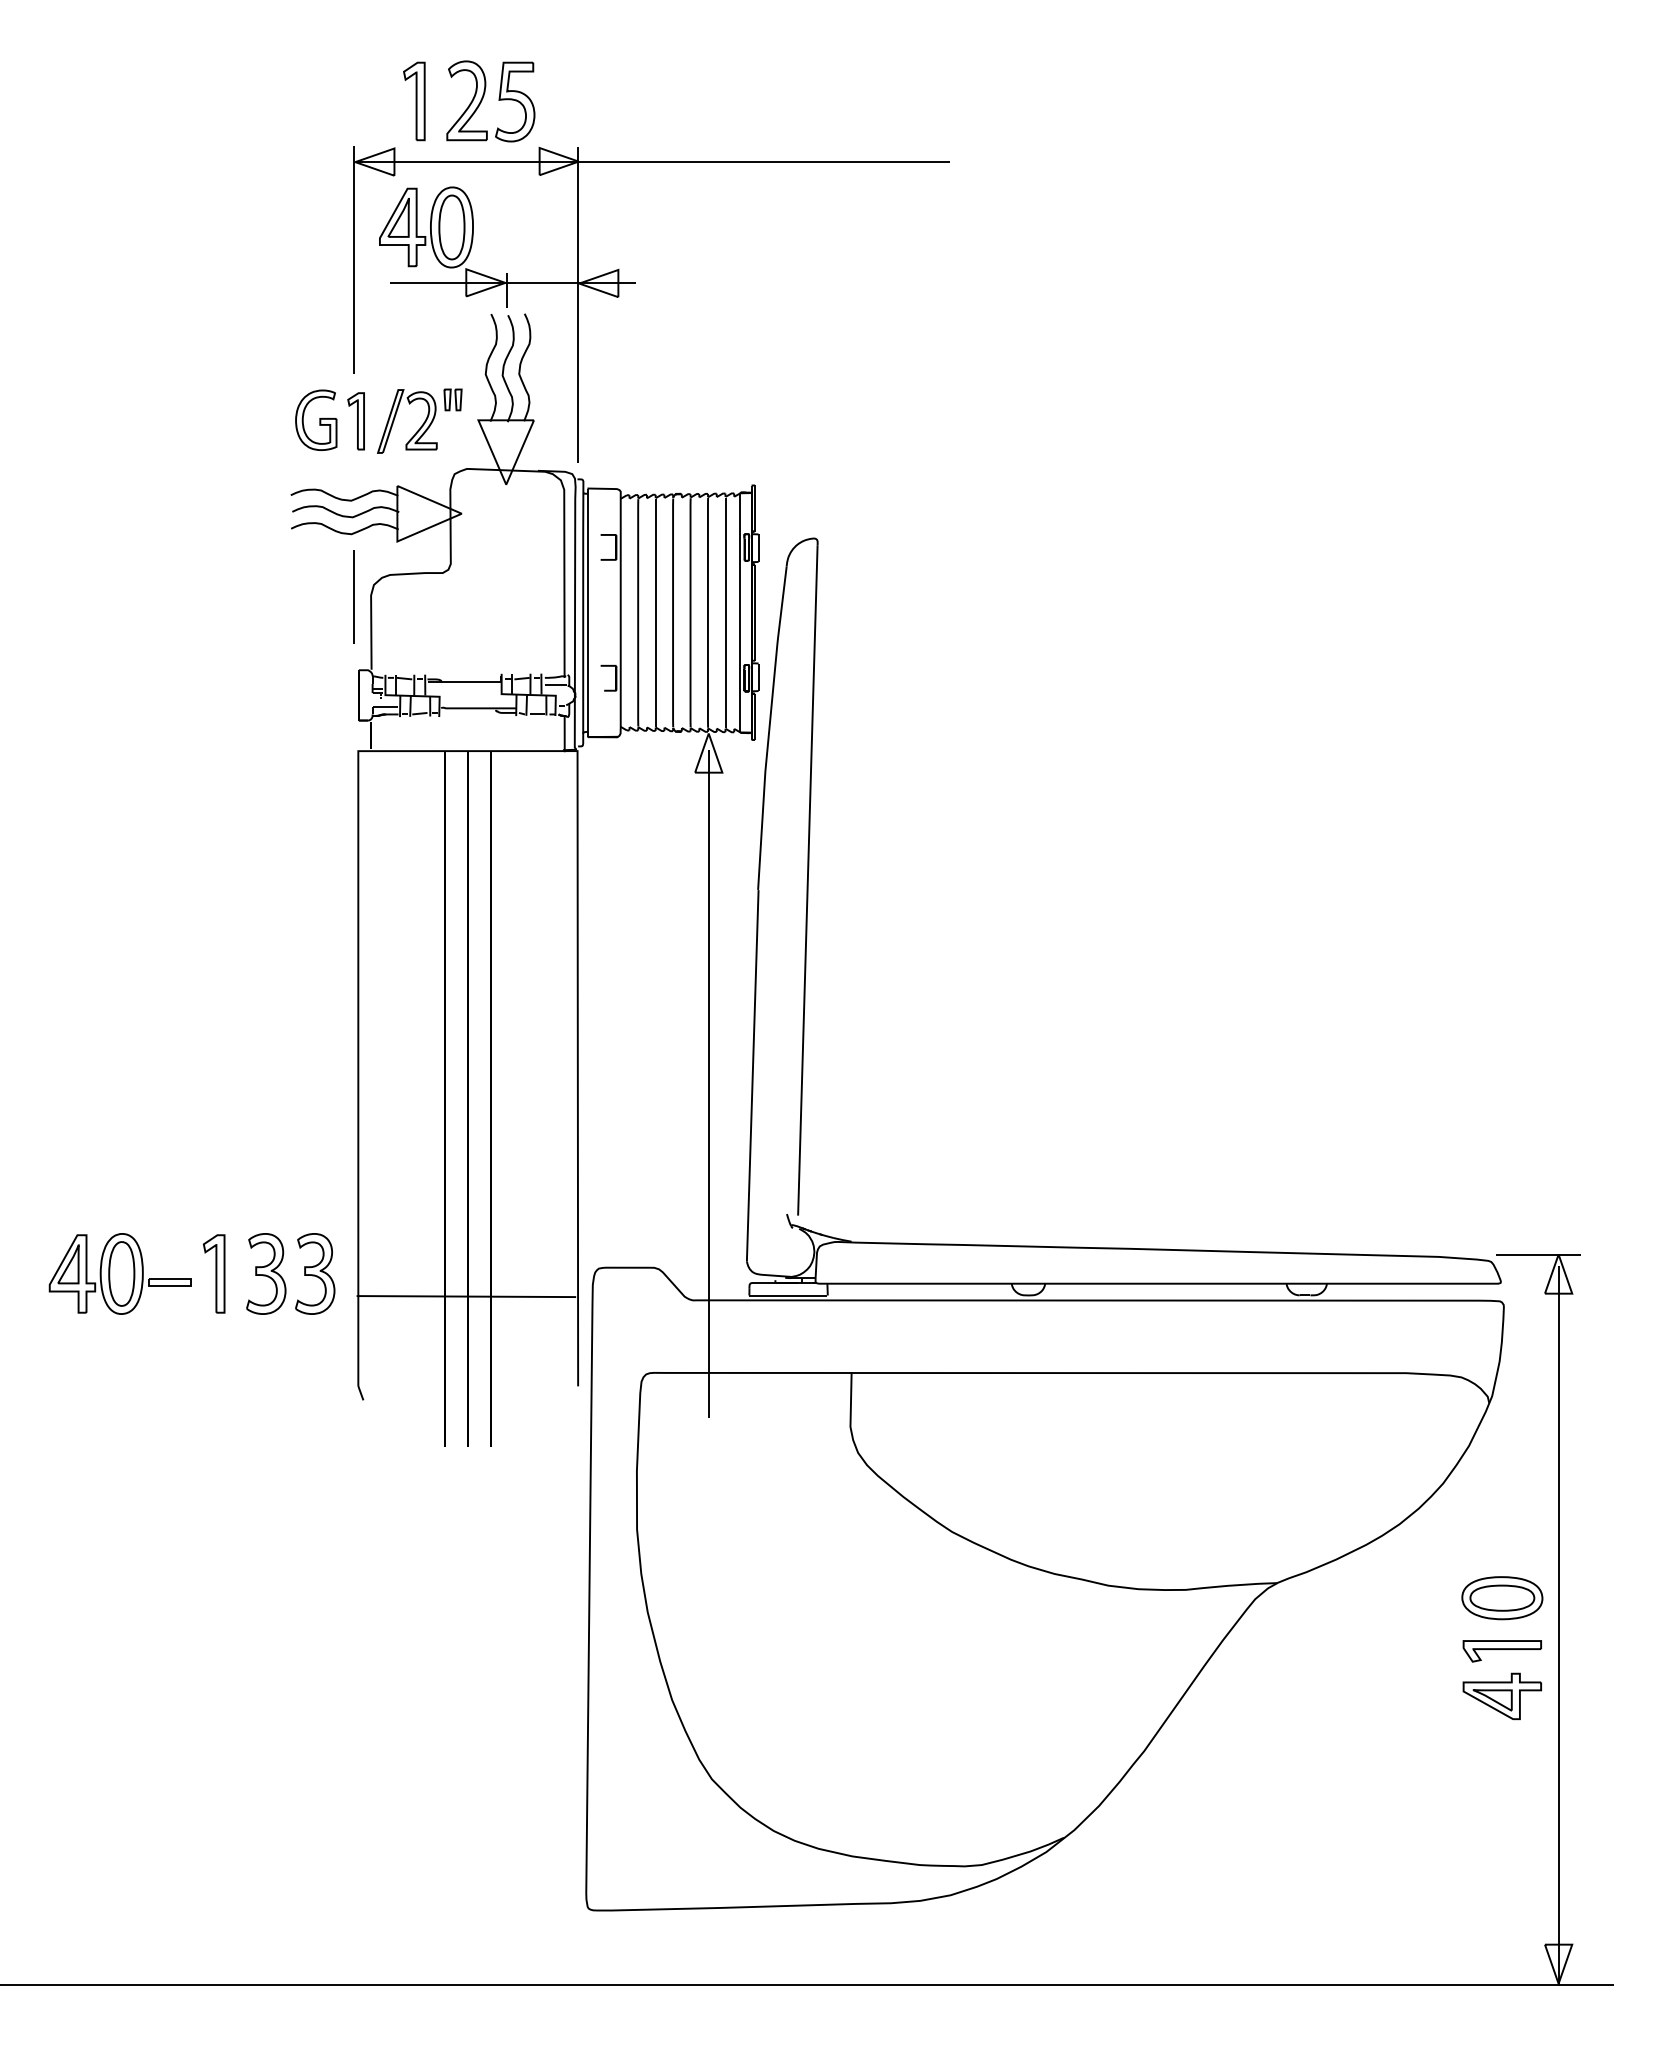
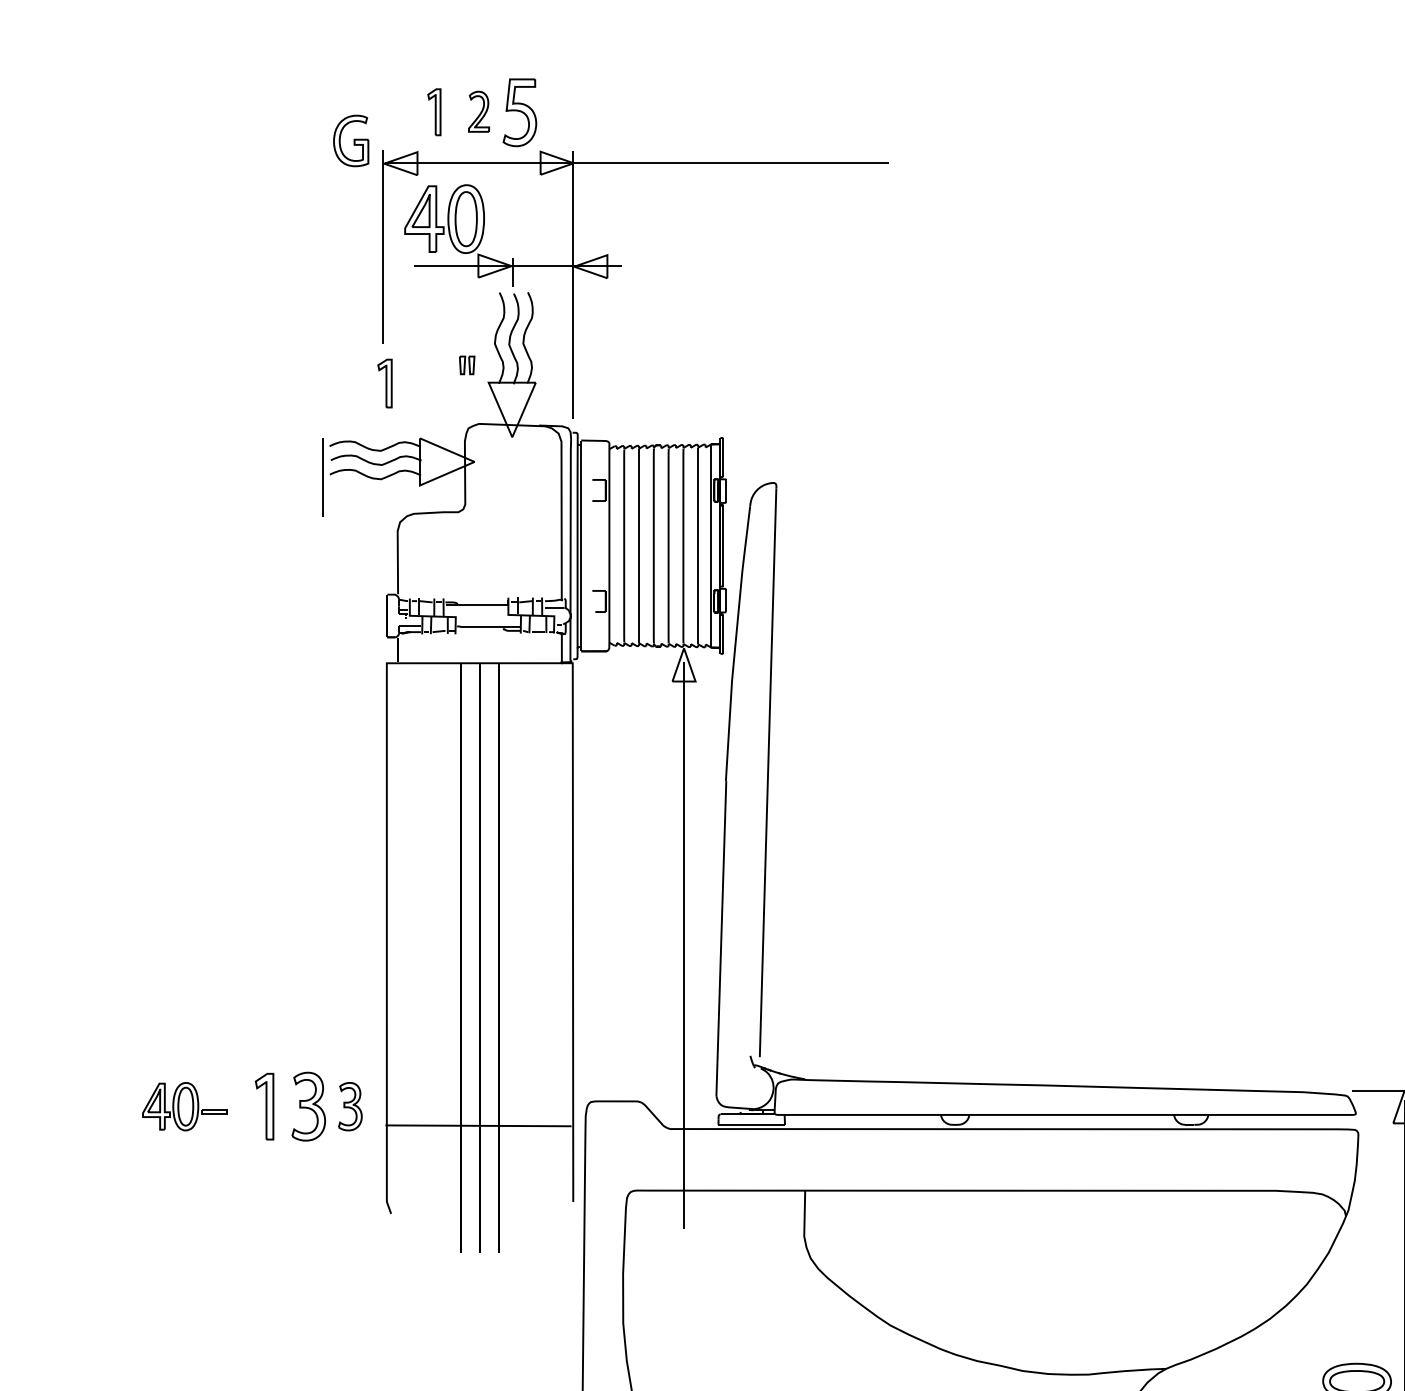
part: (466, 100) -> (478, 111), size x0.6
part: (414, 101) -> (434, 112), size x0.7
part: (395, 418) -> (418, 381), removed
part: (316, 419) -> (351, 140), moved
line: (353, 596) -> (322, 476), moved
part: (119, 1273) -> (184, 1106), size x0.7
part: (315, 1273) -> (350, 1106), size x0.7

